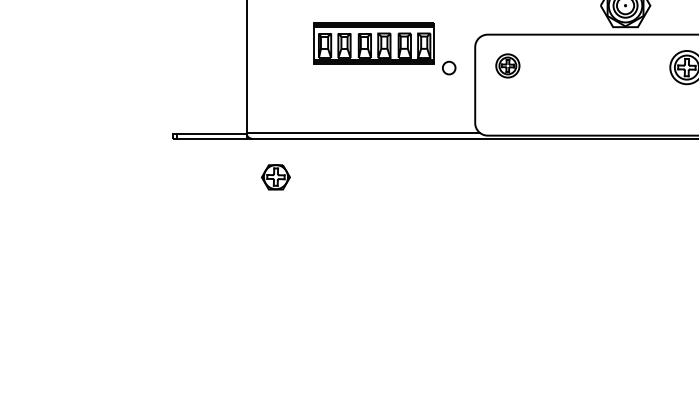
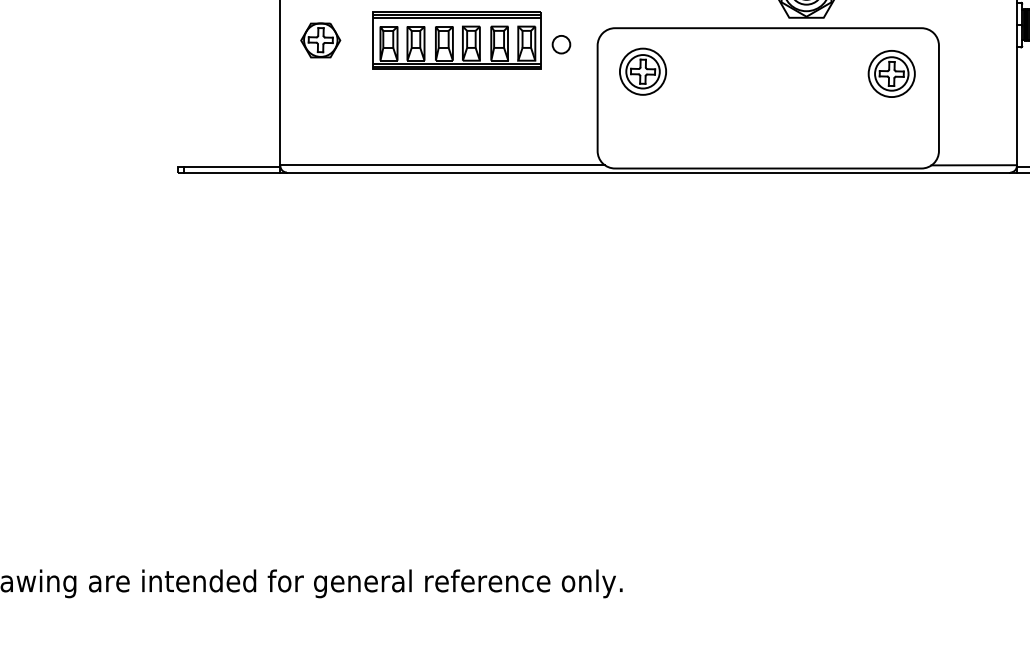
part: (507, 65) -> (642, 71), size x1.43
circle: (449, 67) -> (561, 44), moved
part: (275, 177) -> (320, 40), moved

